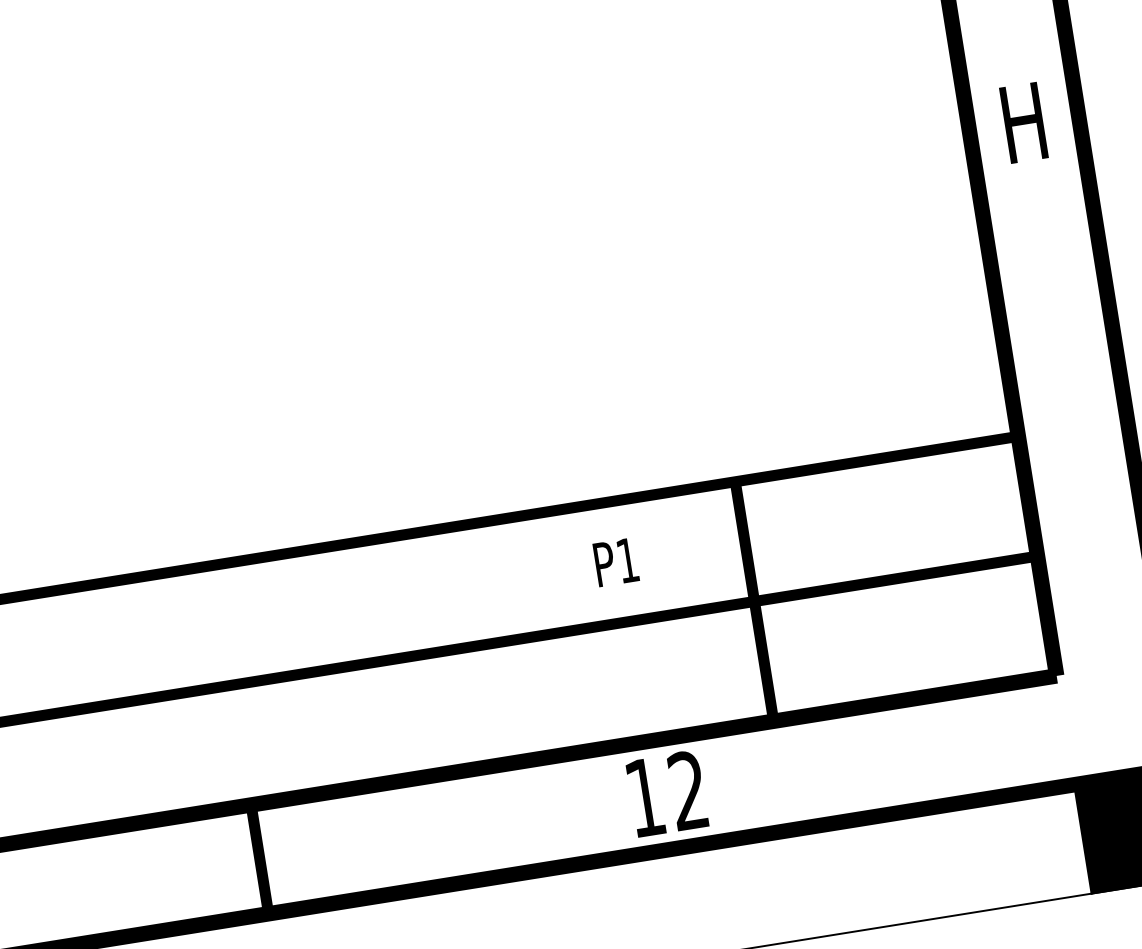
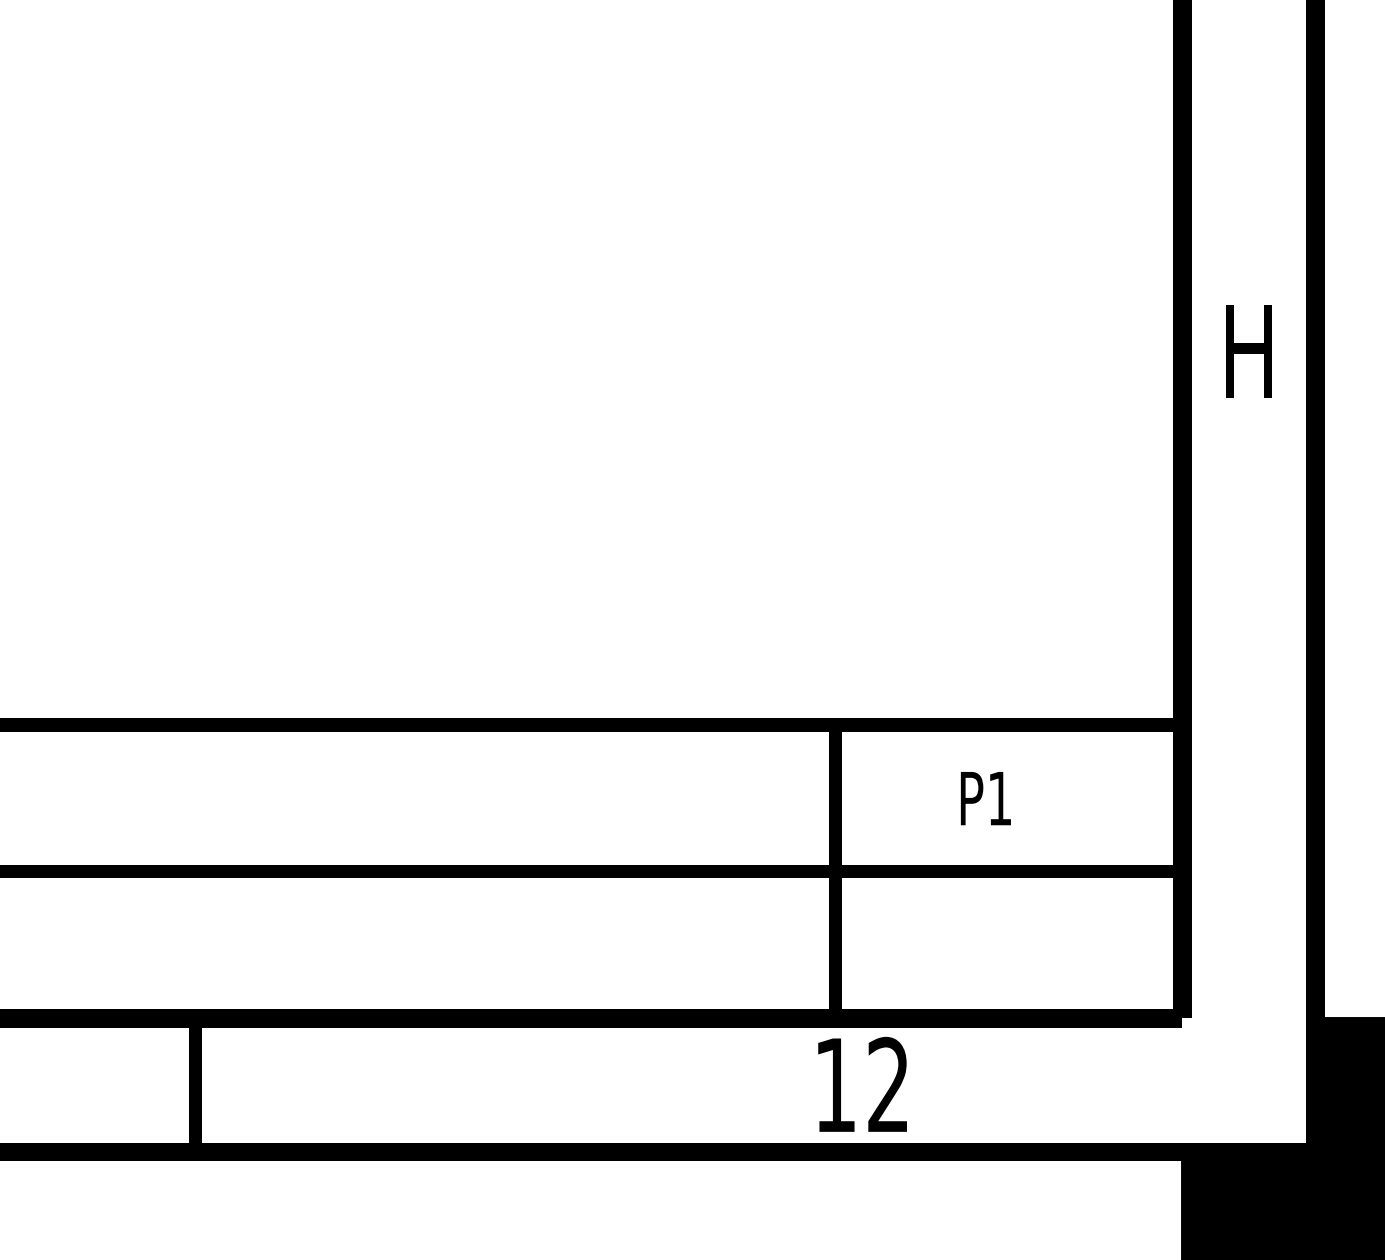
text: (615, 562) -> (985, 798), moved
text: (667, 792) -> (862, 1083), moved

